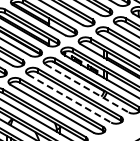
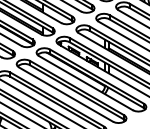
line: (87, 88) -> (86, 83), dashed -> solid
line: (69, 98) -> (65, 94), dashed -> solid

